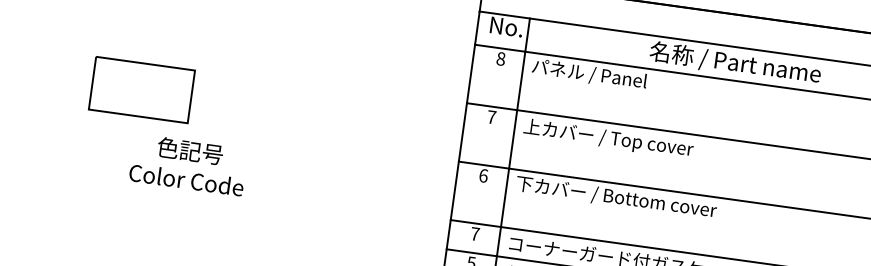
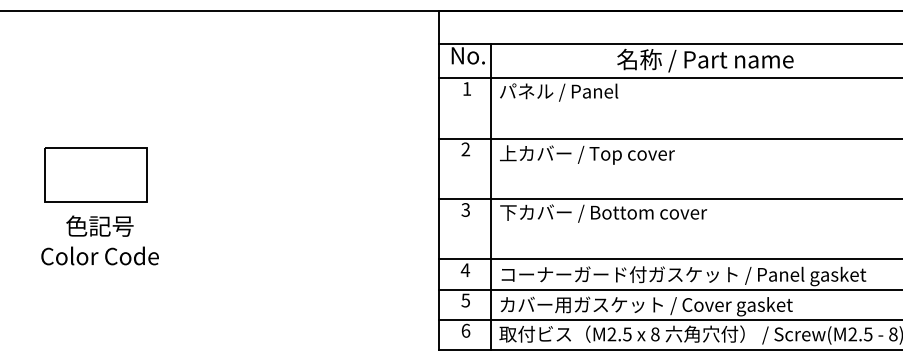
text: (500, 58) -> (466, 88), 8 -> 1
part: (141, 89) -> (95, 174), moved
text: (491, 117) -> (465, 149), 7 -> 2
text: (188, 164) -> (99, 240), moved
text: (483, 175) -> (465, 209), 6 -> 3
text: (475, 233) -> (465, 269), 7 -> 4

